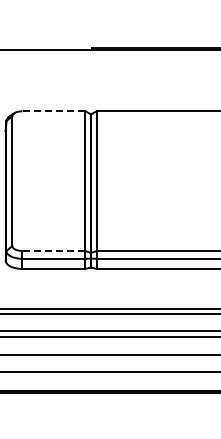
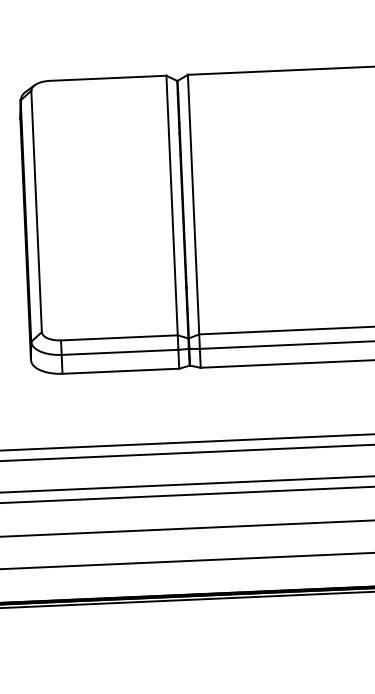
line: (53, 111) -> (107, 78), dashed -> solid
line: (53, 251) -> (118, 338), dashed -> solid

